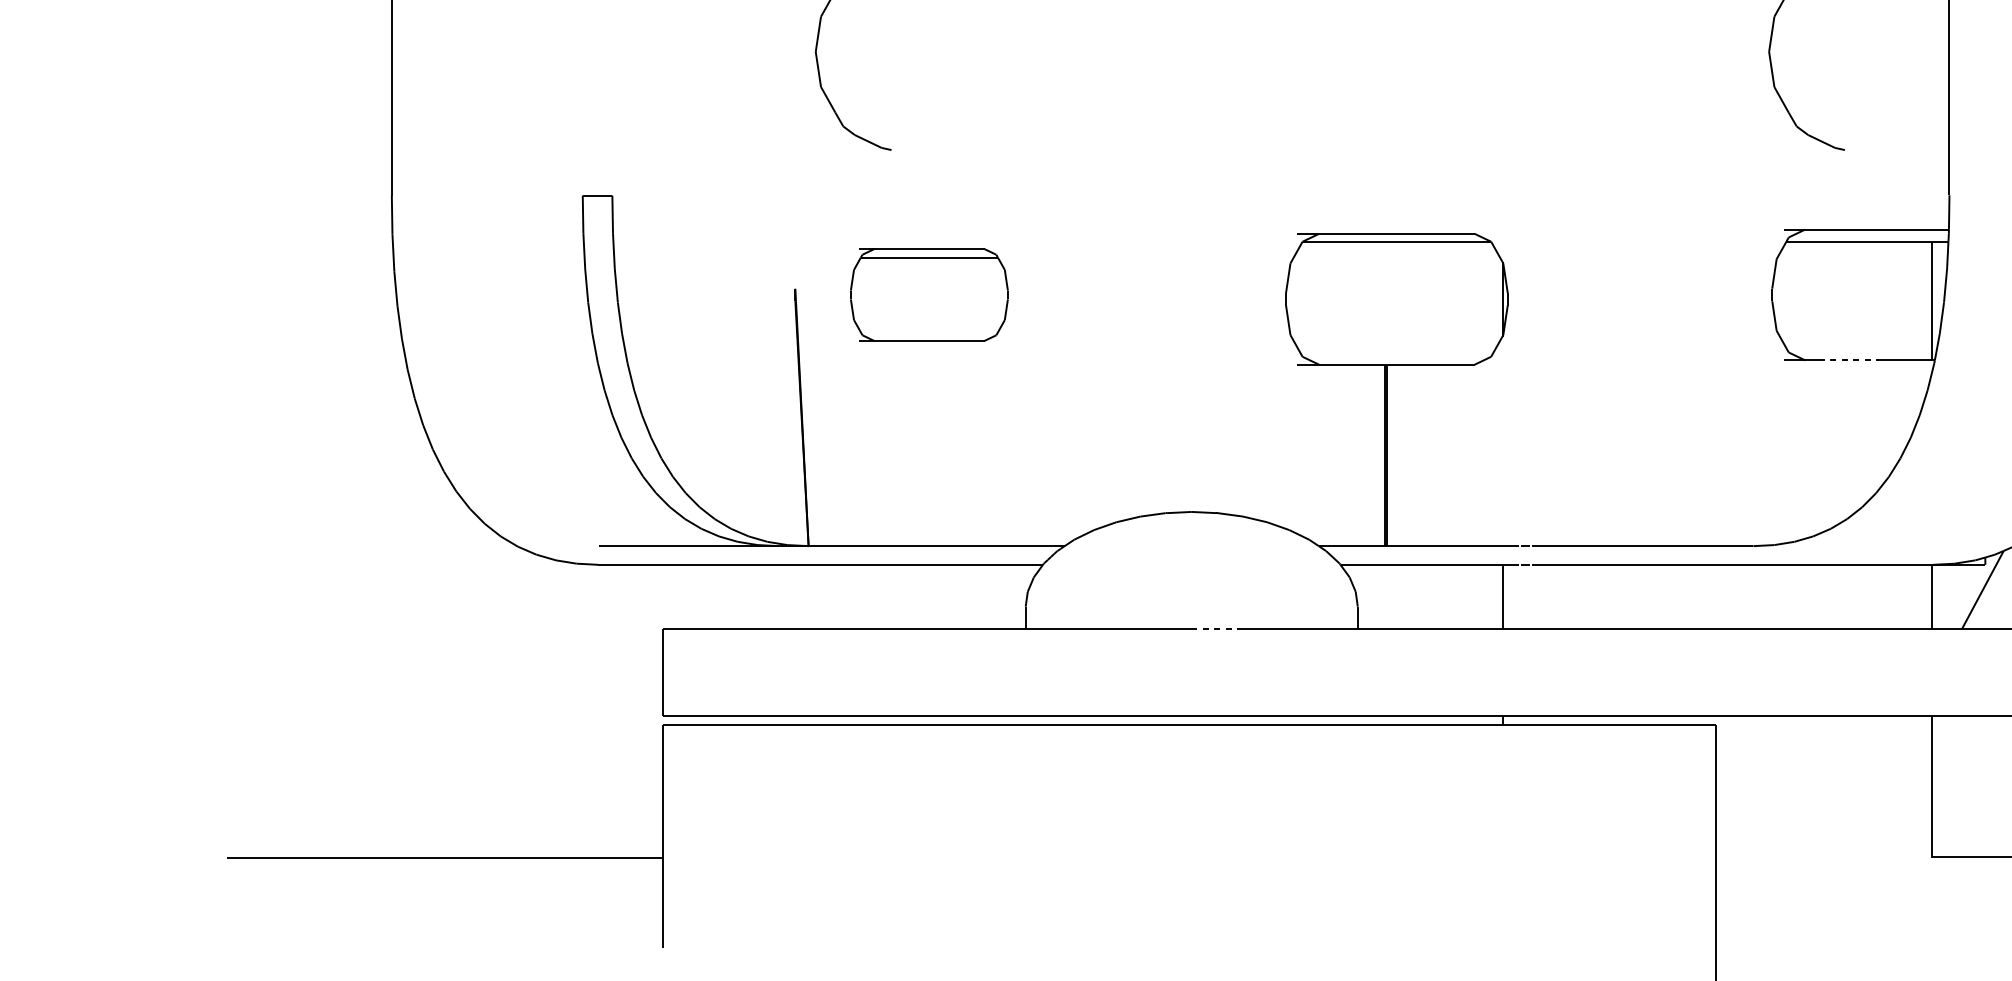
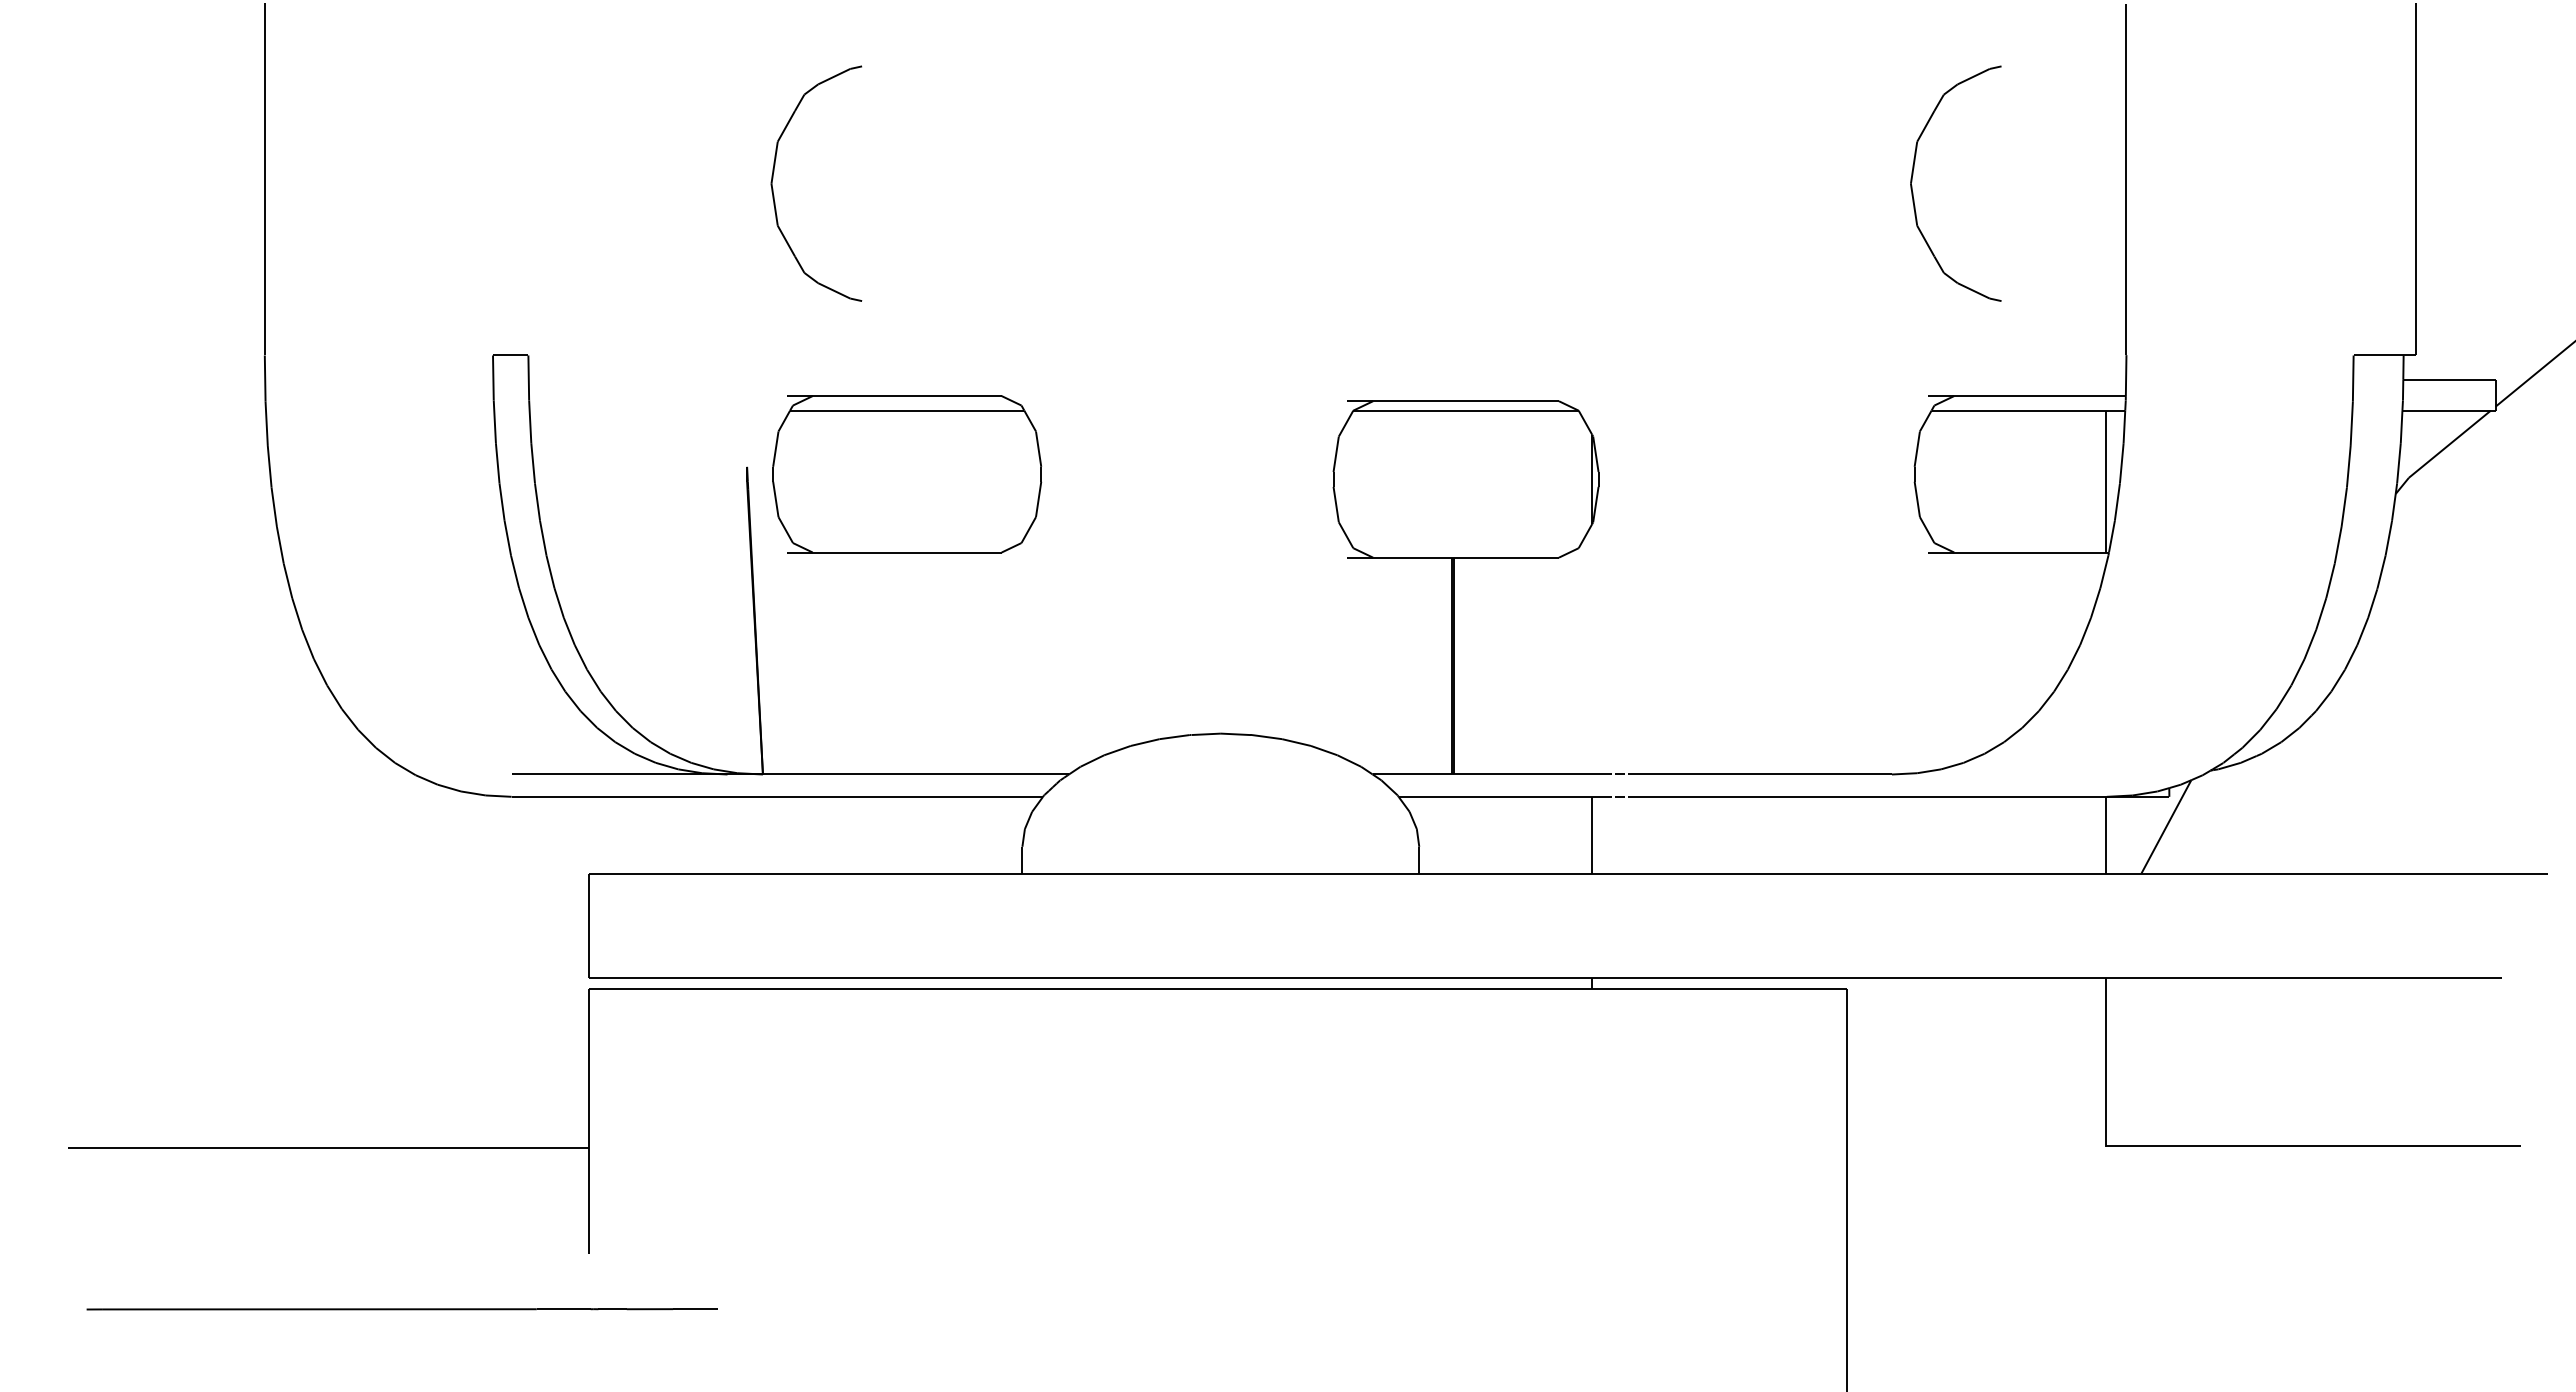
part: (929, 295) -> (907, 474), size x1.43
line: (1853, 360) -> (2011, 552), dashed -> solid
line: (1217, 628) -> (1251, 873), dashed -> solid

